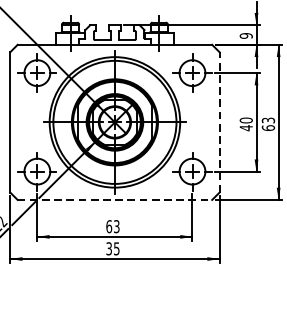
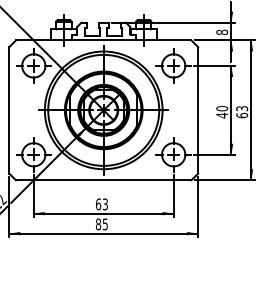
text: (246, 36) -> (222, 32), 9 -> 8
line: (220, 121) -> (198, 109), dashed -> solid
line: (114, 200) -> (103, 180), dashed -> solid
text: (109, 248) -> (98, 224), 35 -> 85

